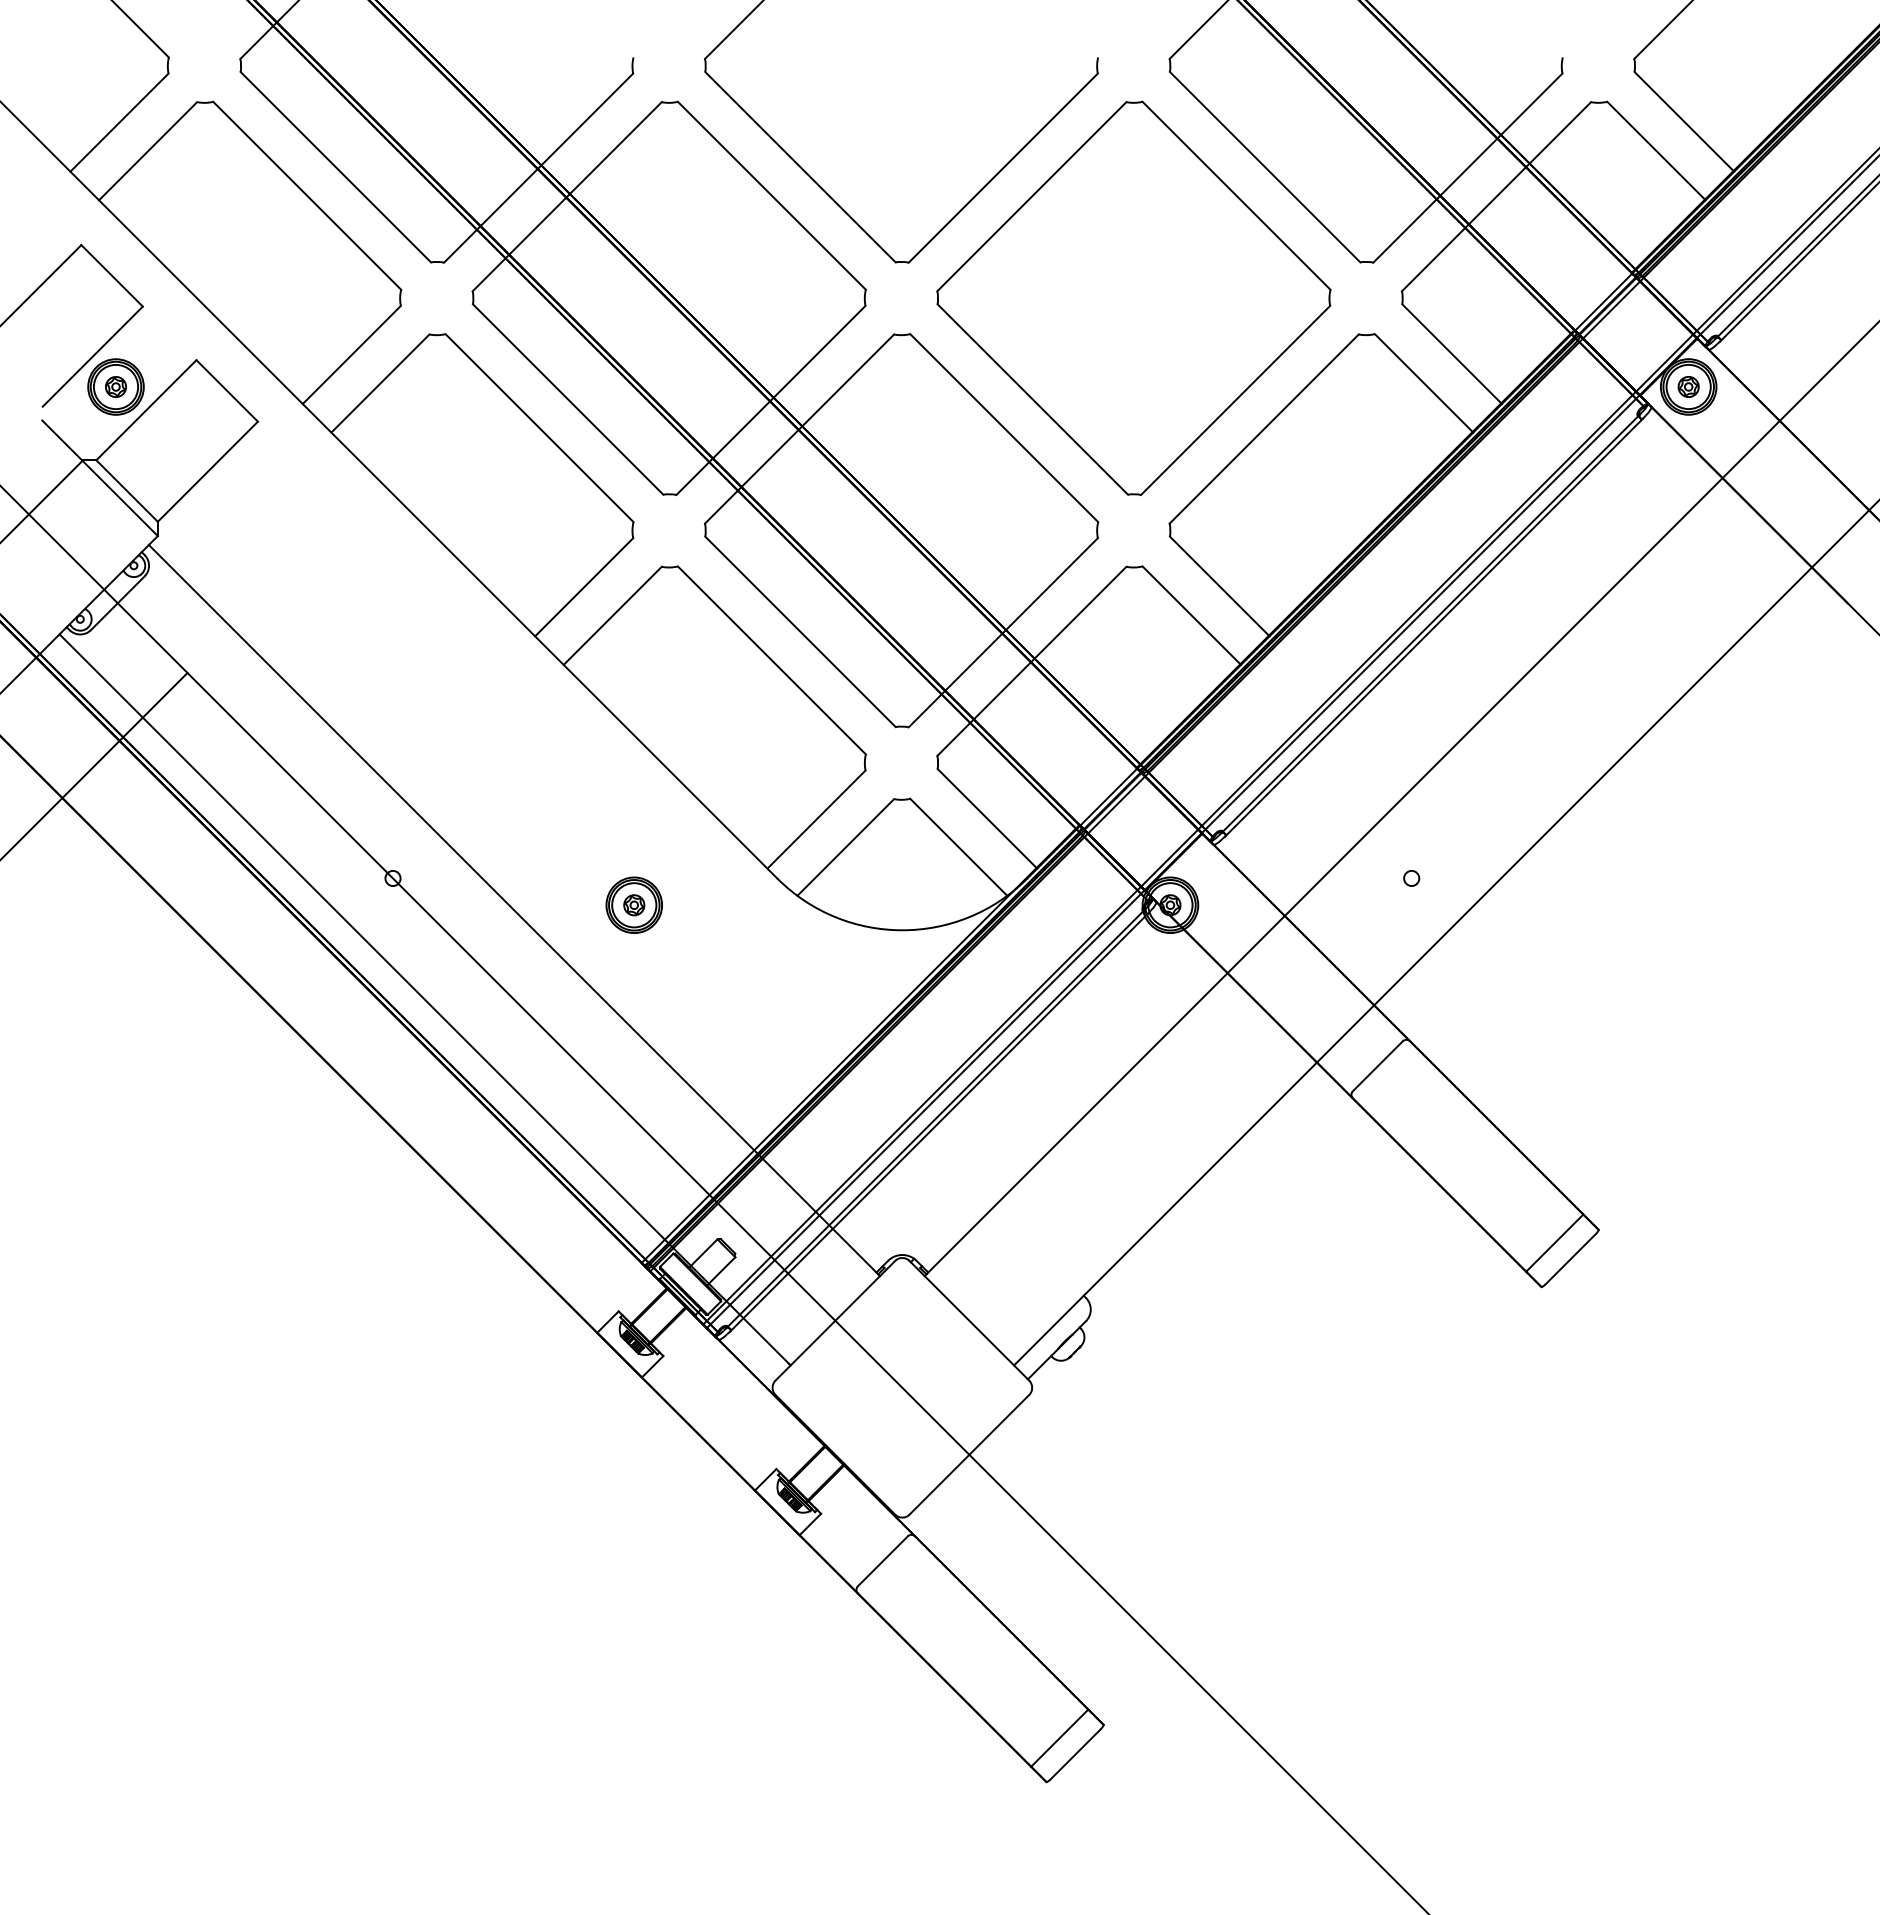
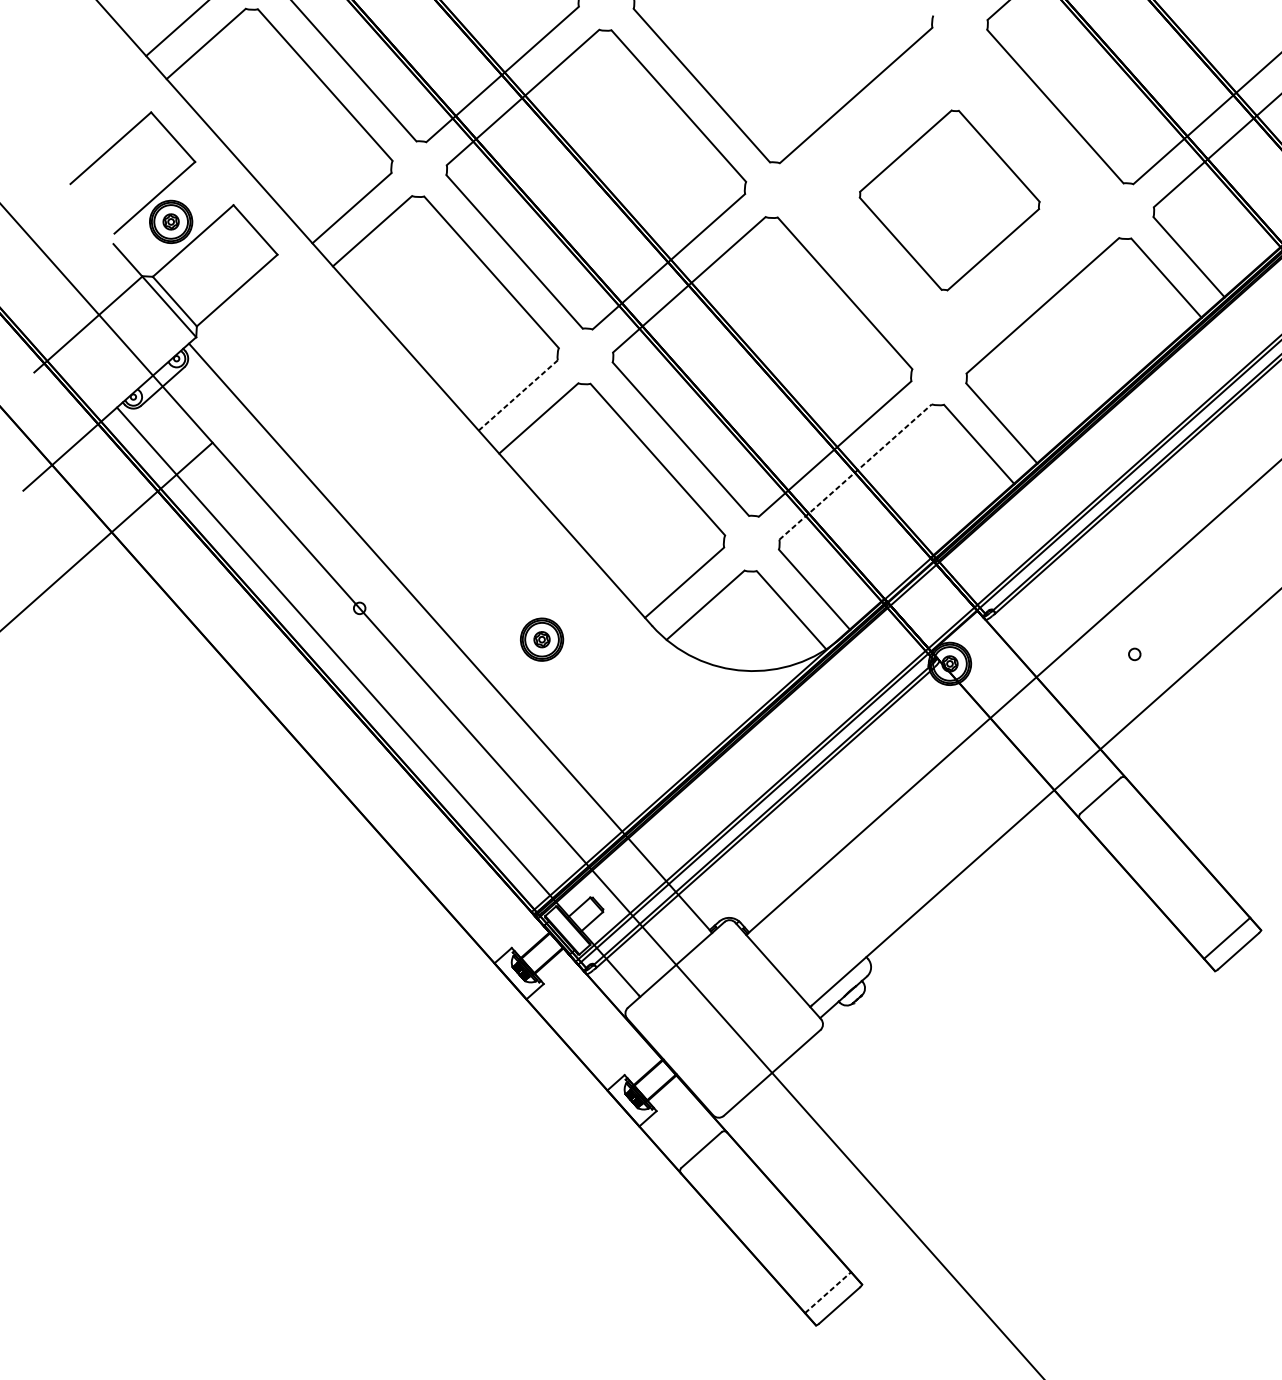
part: (1133, 297) -> (949, 199), size x0.6
line: (584, 586) -> (518, 394), solid -> dashed
line: (1031, 661) -> (855, 472), solid -> dashed
line: (1060, 1737) -> (828, 1292), solid -> dashed

